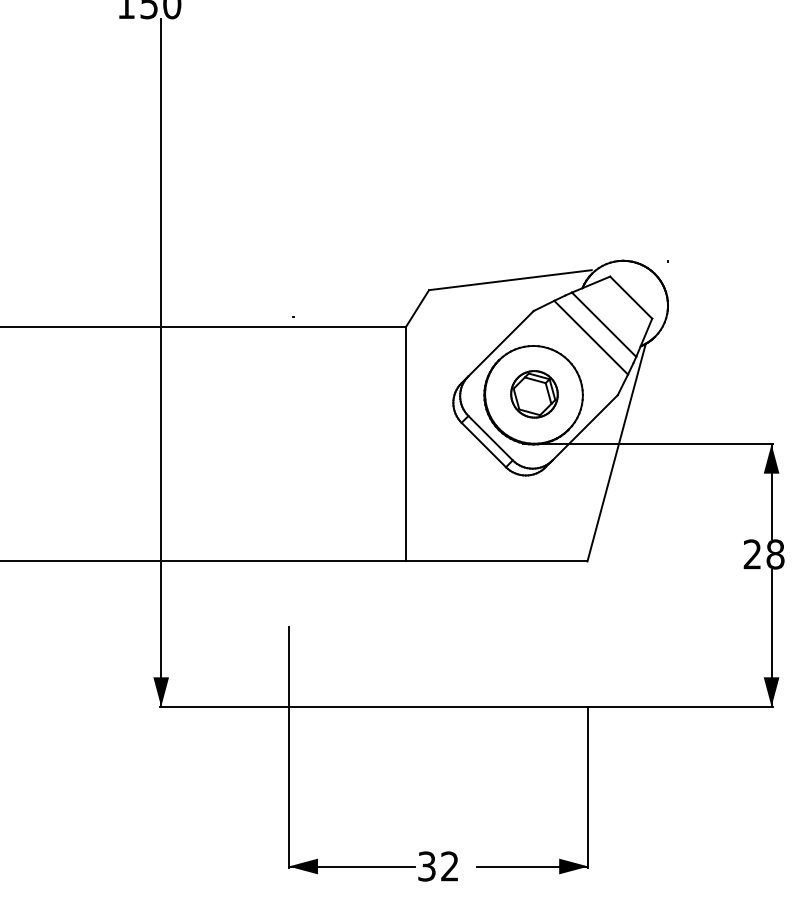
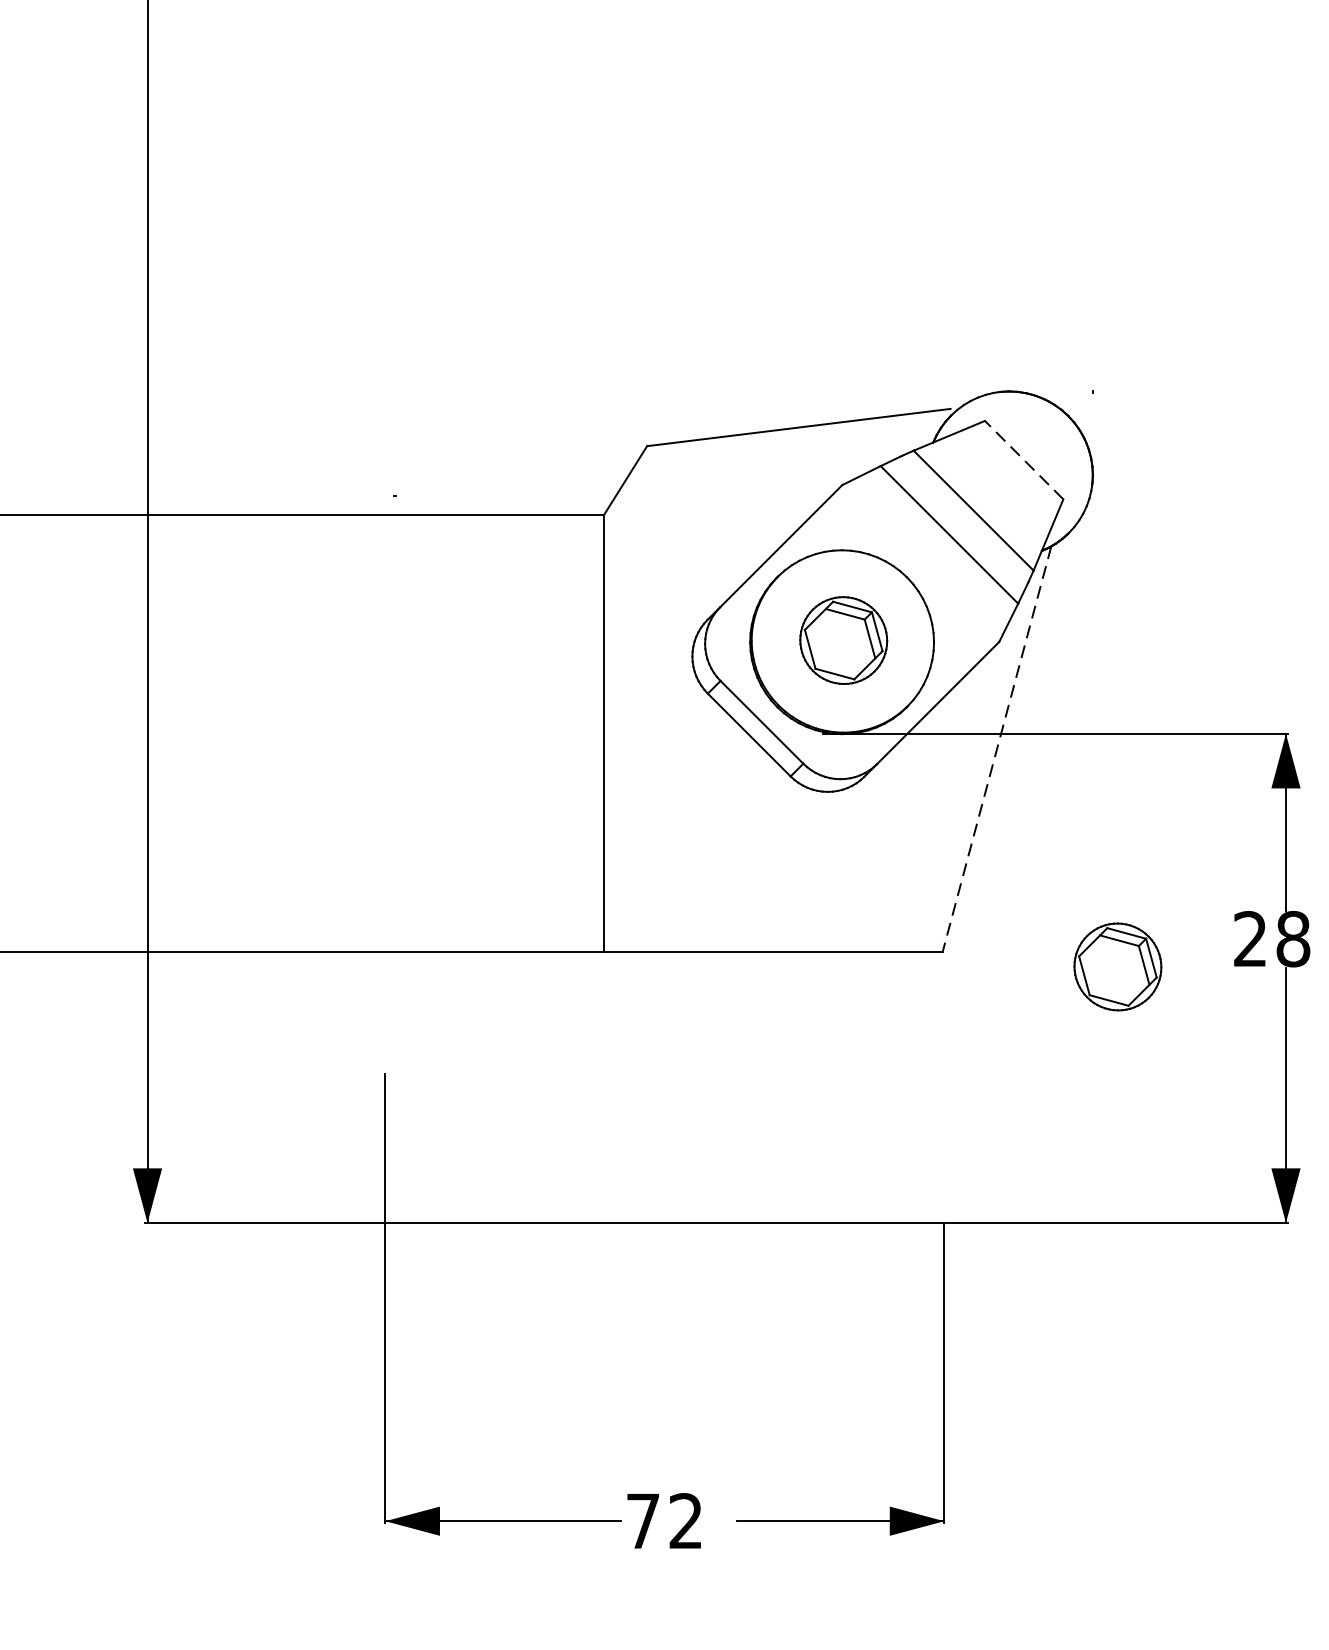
line: (631, 297) -> (1024, 459), solid -> dashed
line: (616, 452) -> (996, 748), solid -> dashed
part: (681, 569) -> (1117, 967), added
text: (426, 866) -> (642, 1521), 32 -> 72

